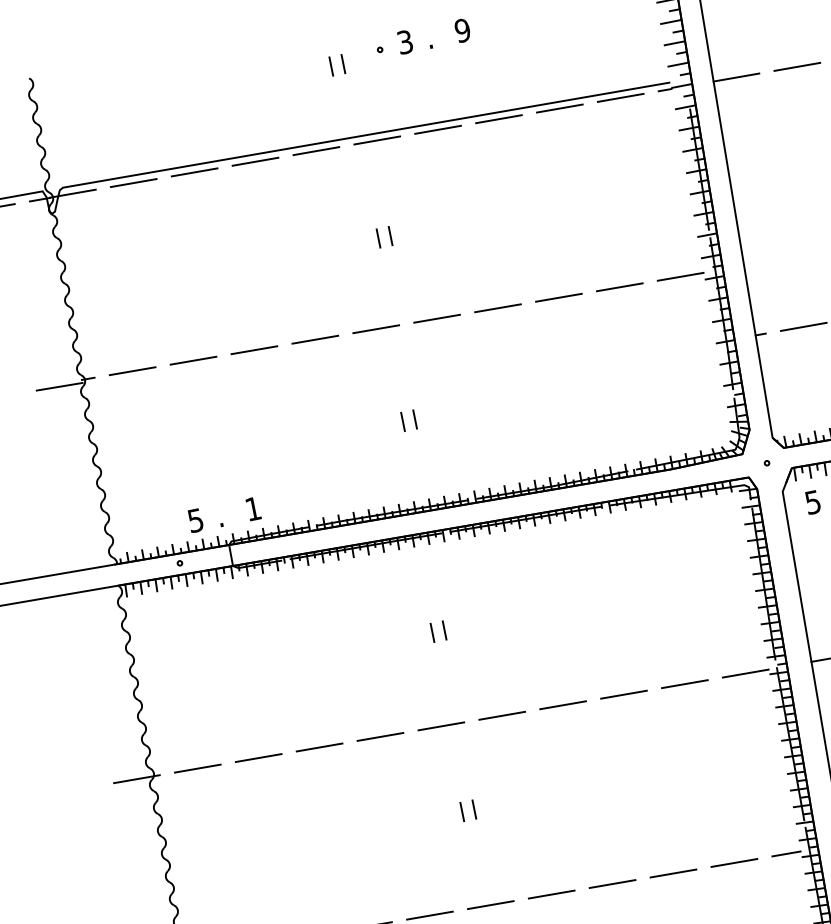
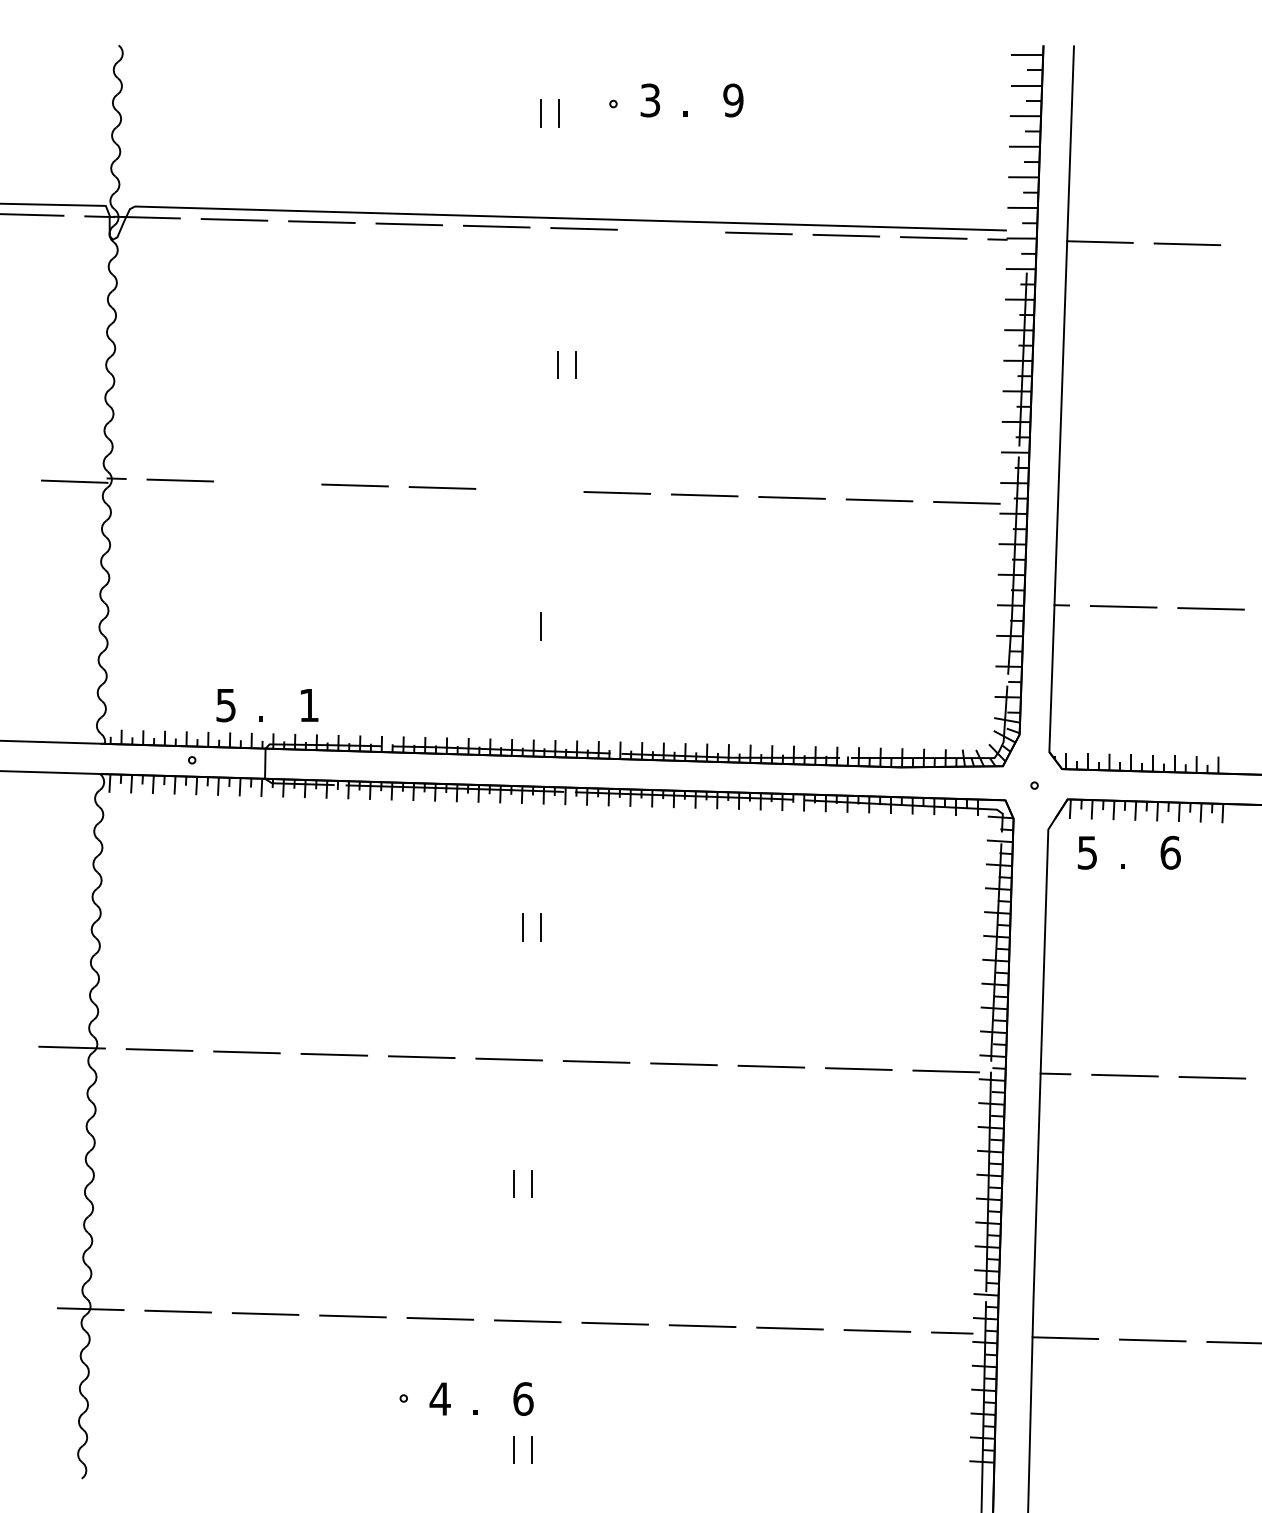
line: (438, 130) -> (671, 231), removed
line: (375, 329) -> (529, 490), removed
line: (193, 360) -> (267, 482), removed
line: (415, 419) -> (558, 626), removed

